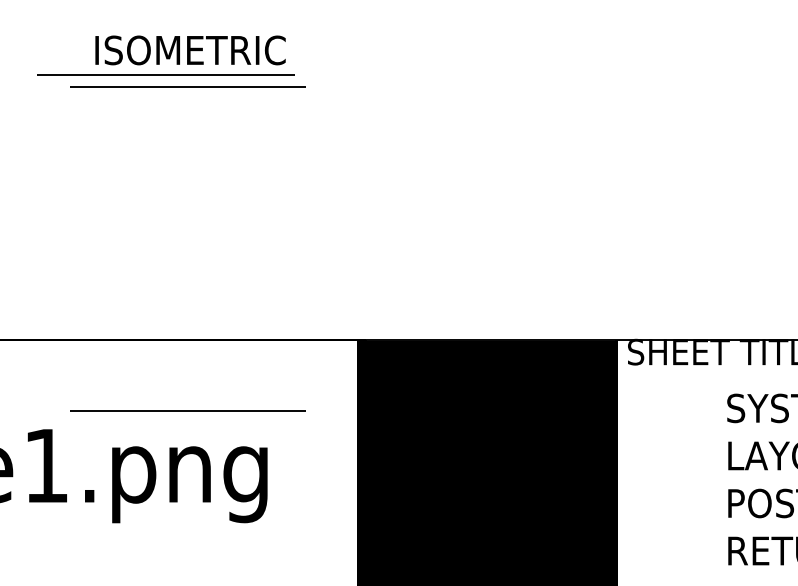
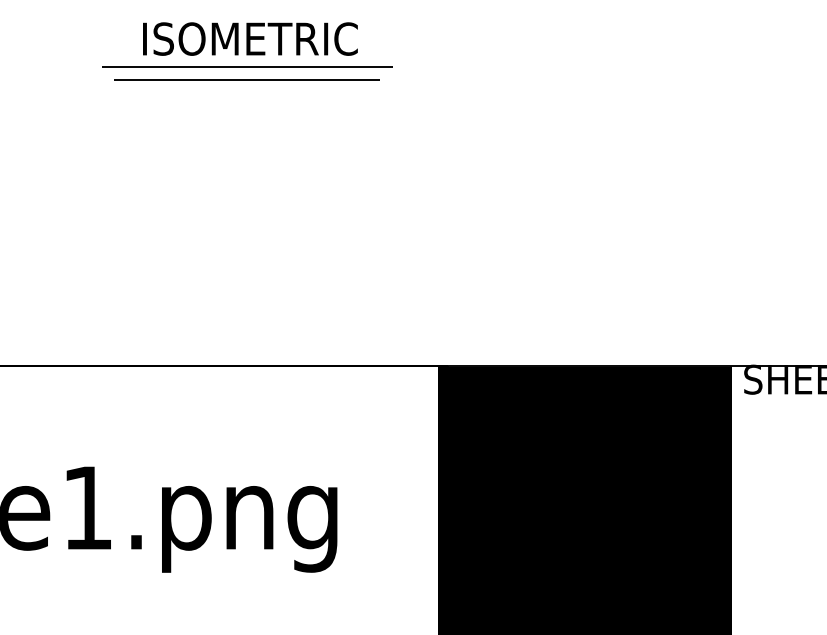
line: (165, 74) -> (246, 66), moved
line: (187, 410) -> (246, 445), removed

